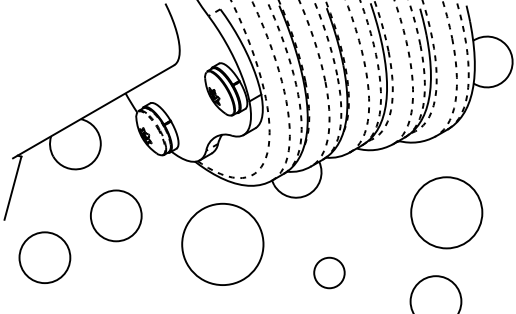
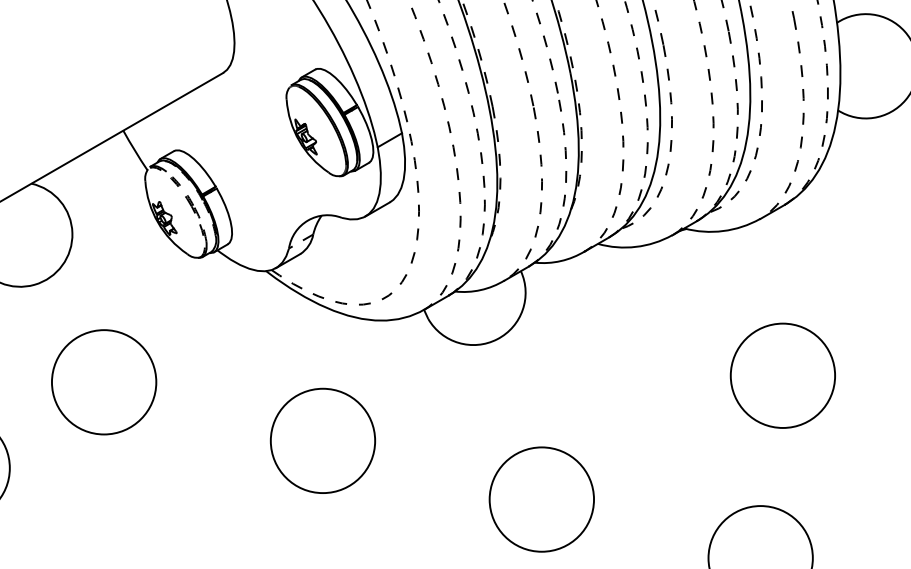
circle: (446, 212) -> (782, 375), size x0.71
circle: (222, 244) -> (322, 441), size x0.62
circle: (329, 272) -> (542, 498), size x1.67

